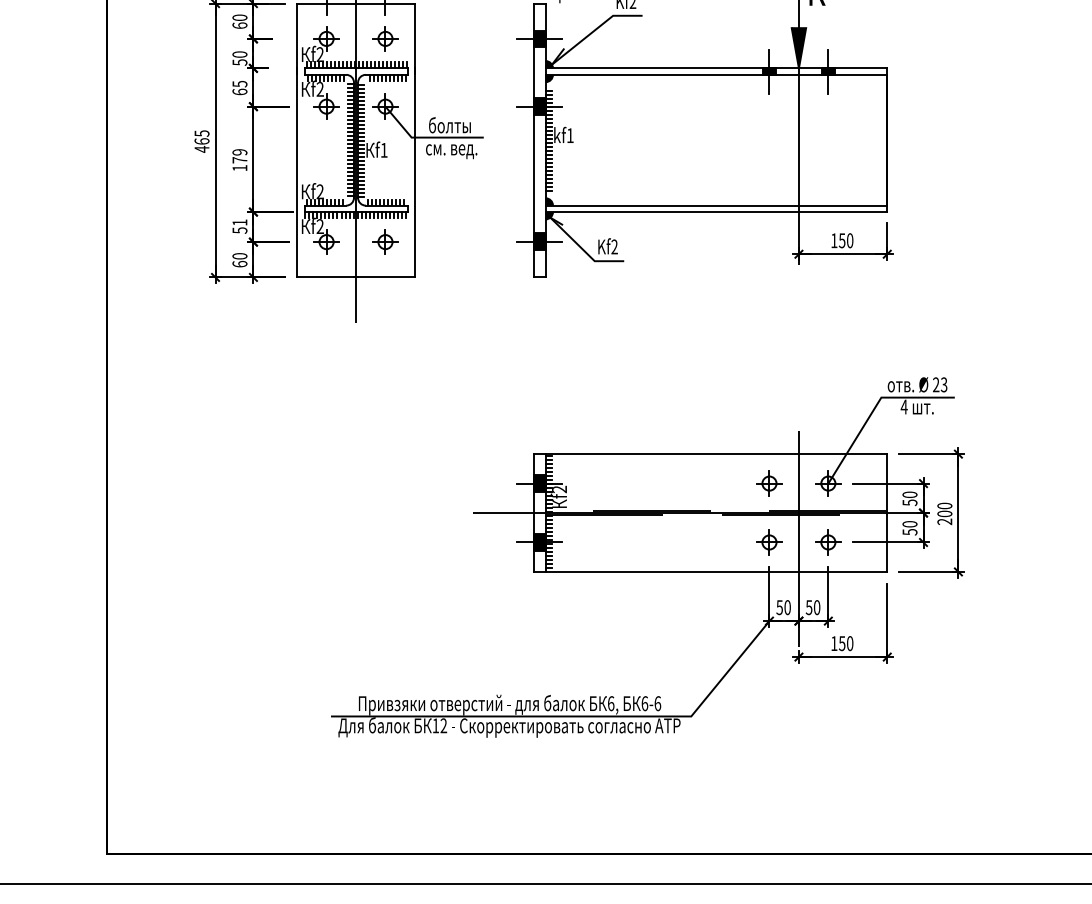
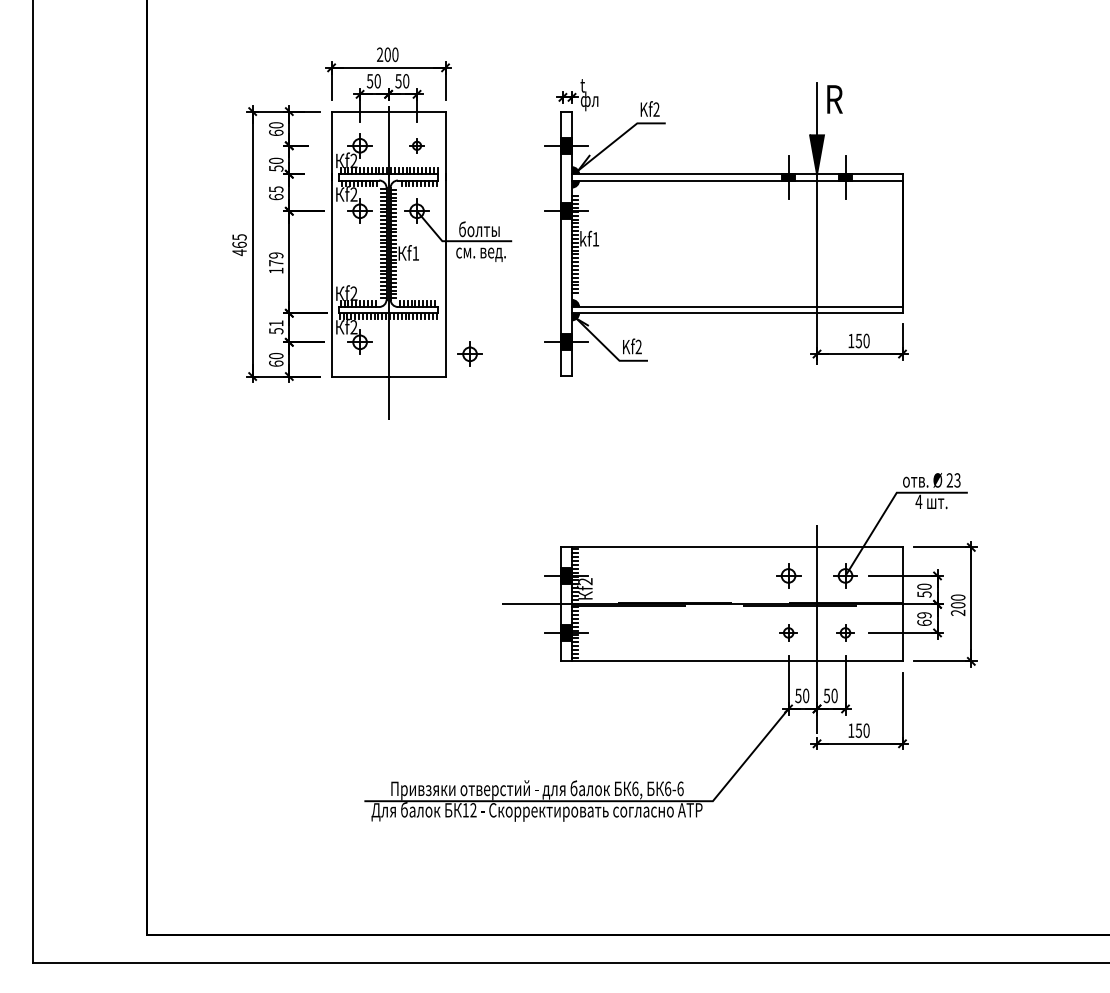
part: (384, 38) -> (416, 145), size x0.6
part: (384, 241) -> (469, 353), moved
text: (910, 528) -> (924, 619), 50 -> 69
part: (769, 542) -> (788, 632), size x0.7
part: (828, 542) -> (845, 632), size x0.7

